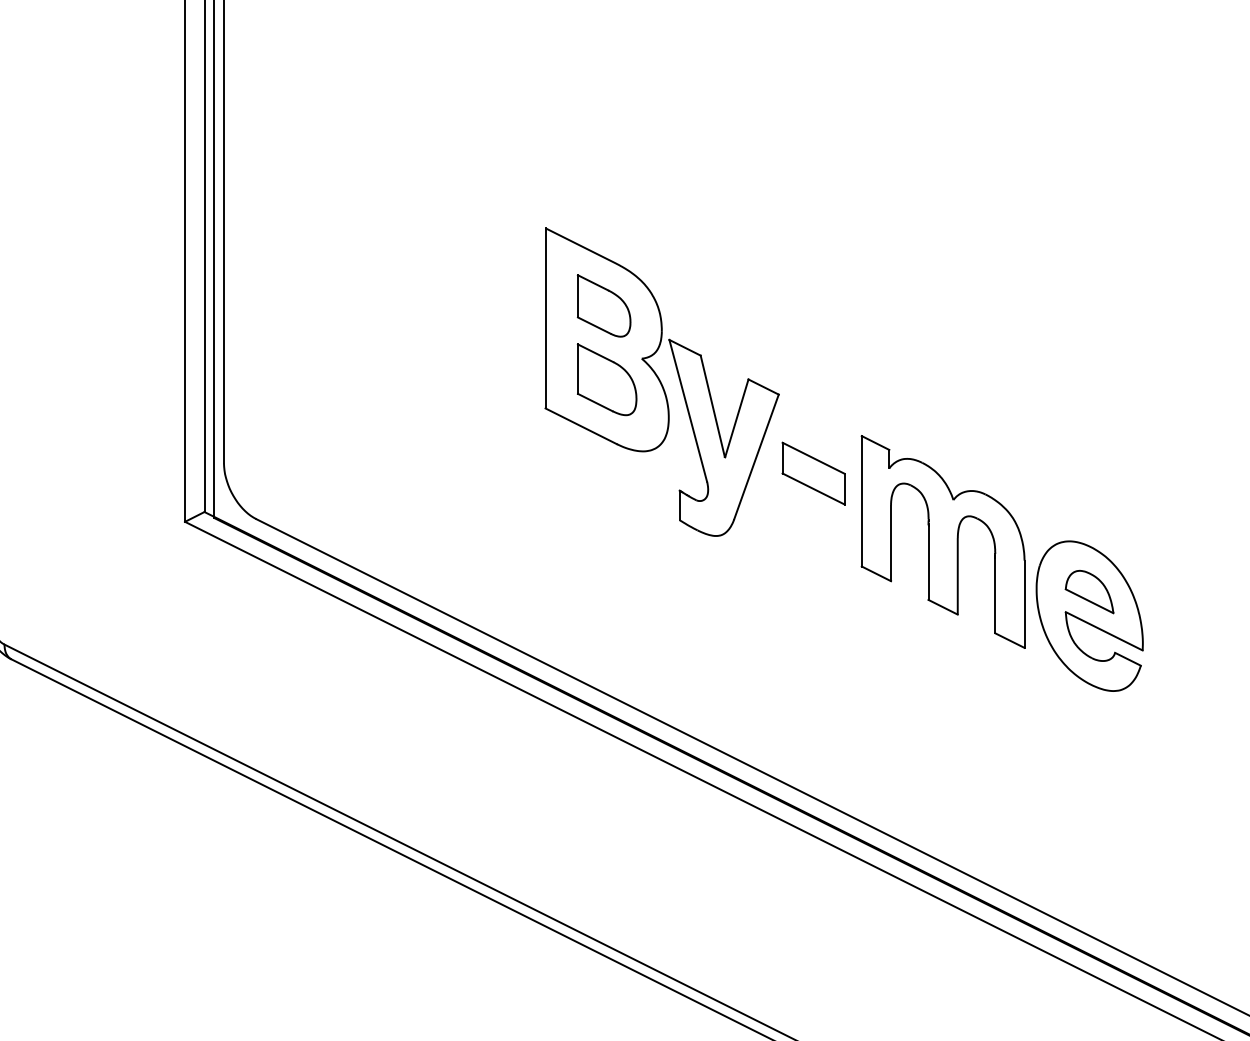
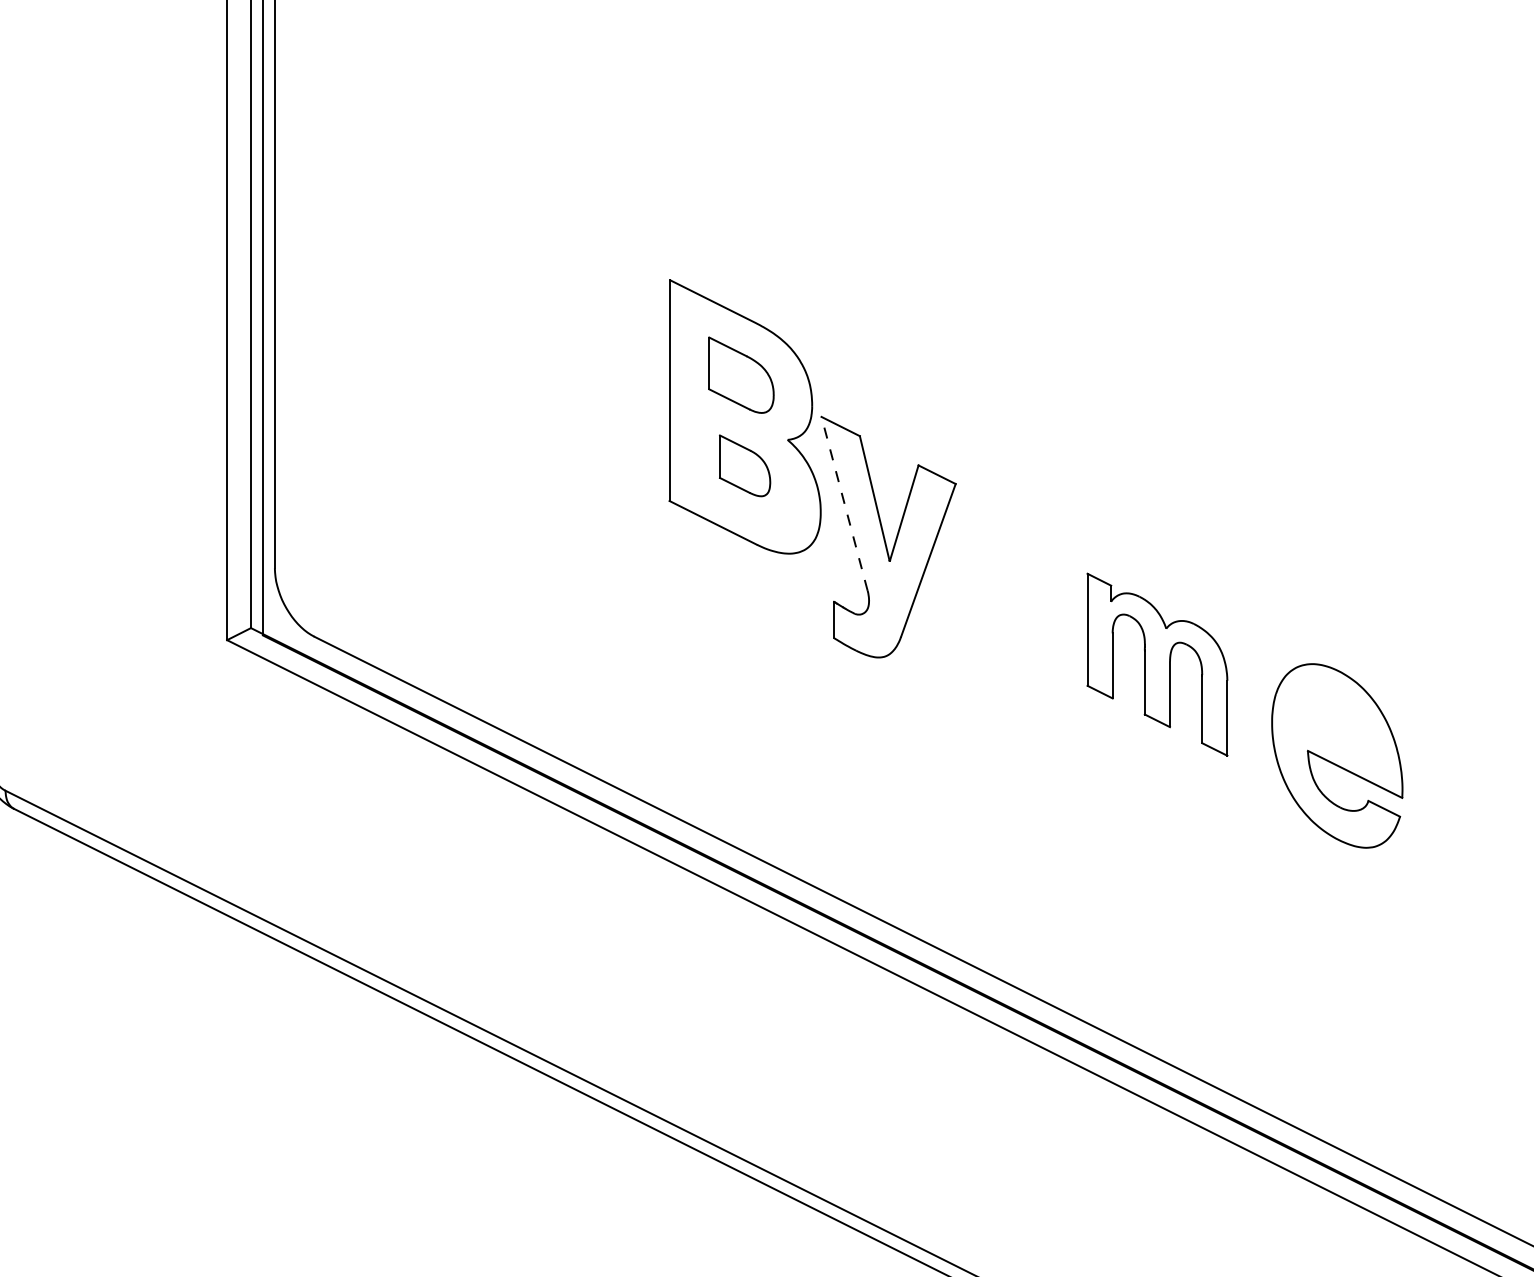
part: (606, 379) -> (744, 465), size x0.7
line: (688, 410) -> (844, 503), solid -> dashed
part: (813, 473) -> (998, 580), removed
part: (943, 541) -> (1157, 664), size x0.7
part: (1089, 592) -> (1336, 726), removed

